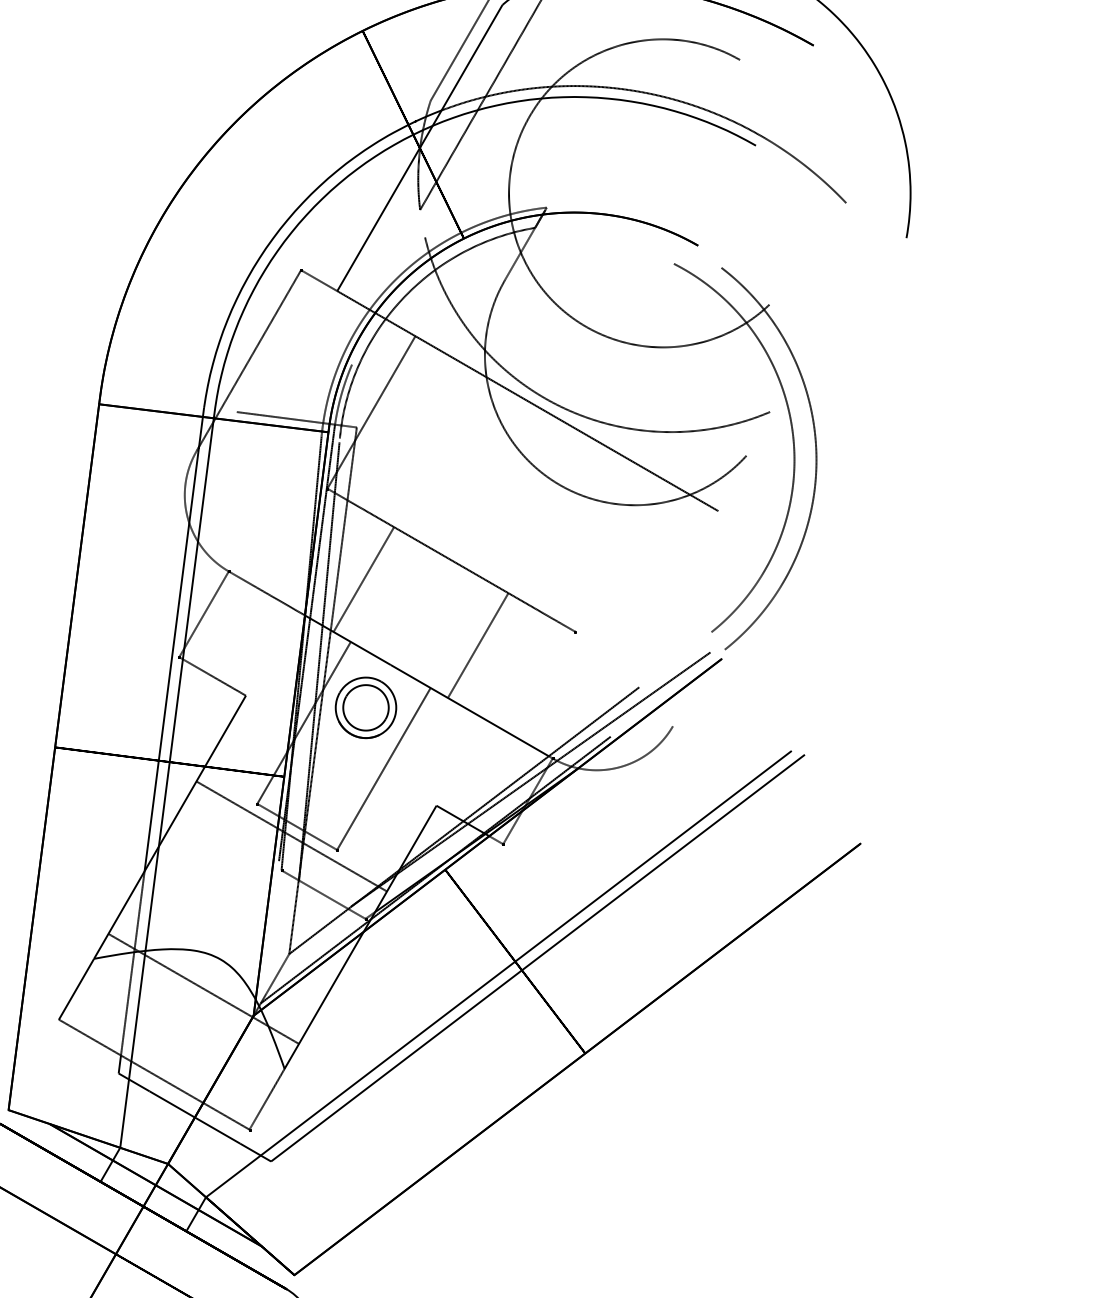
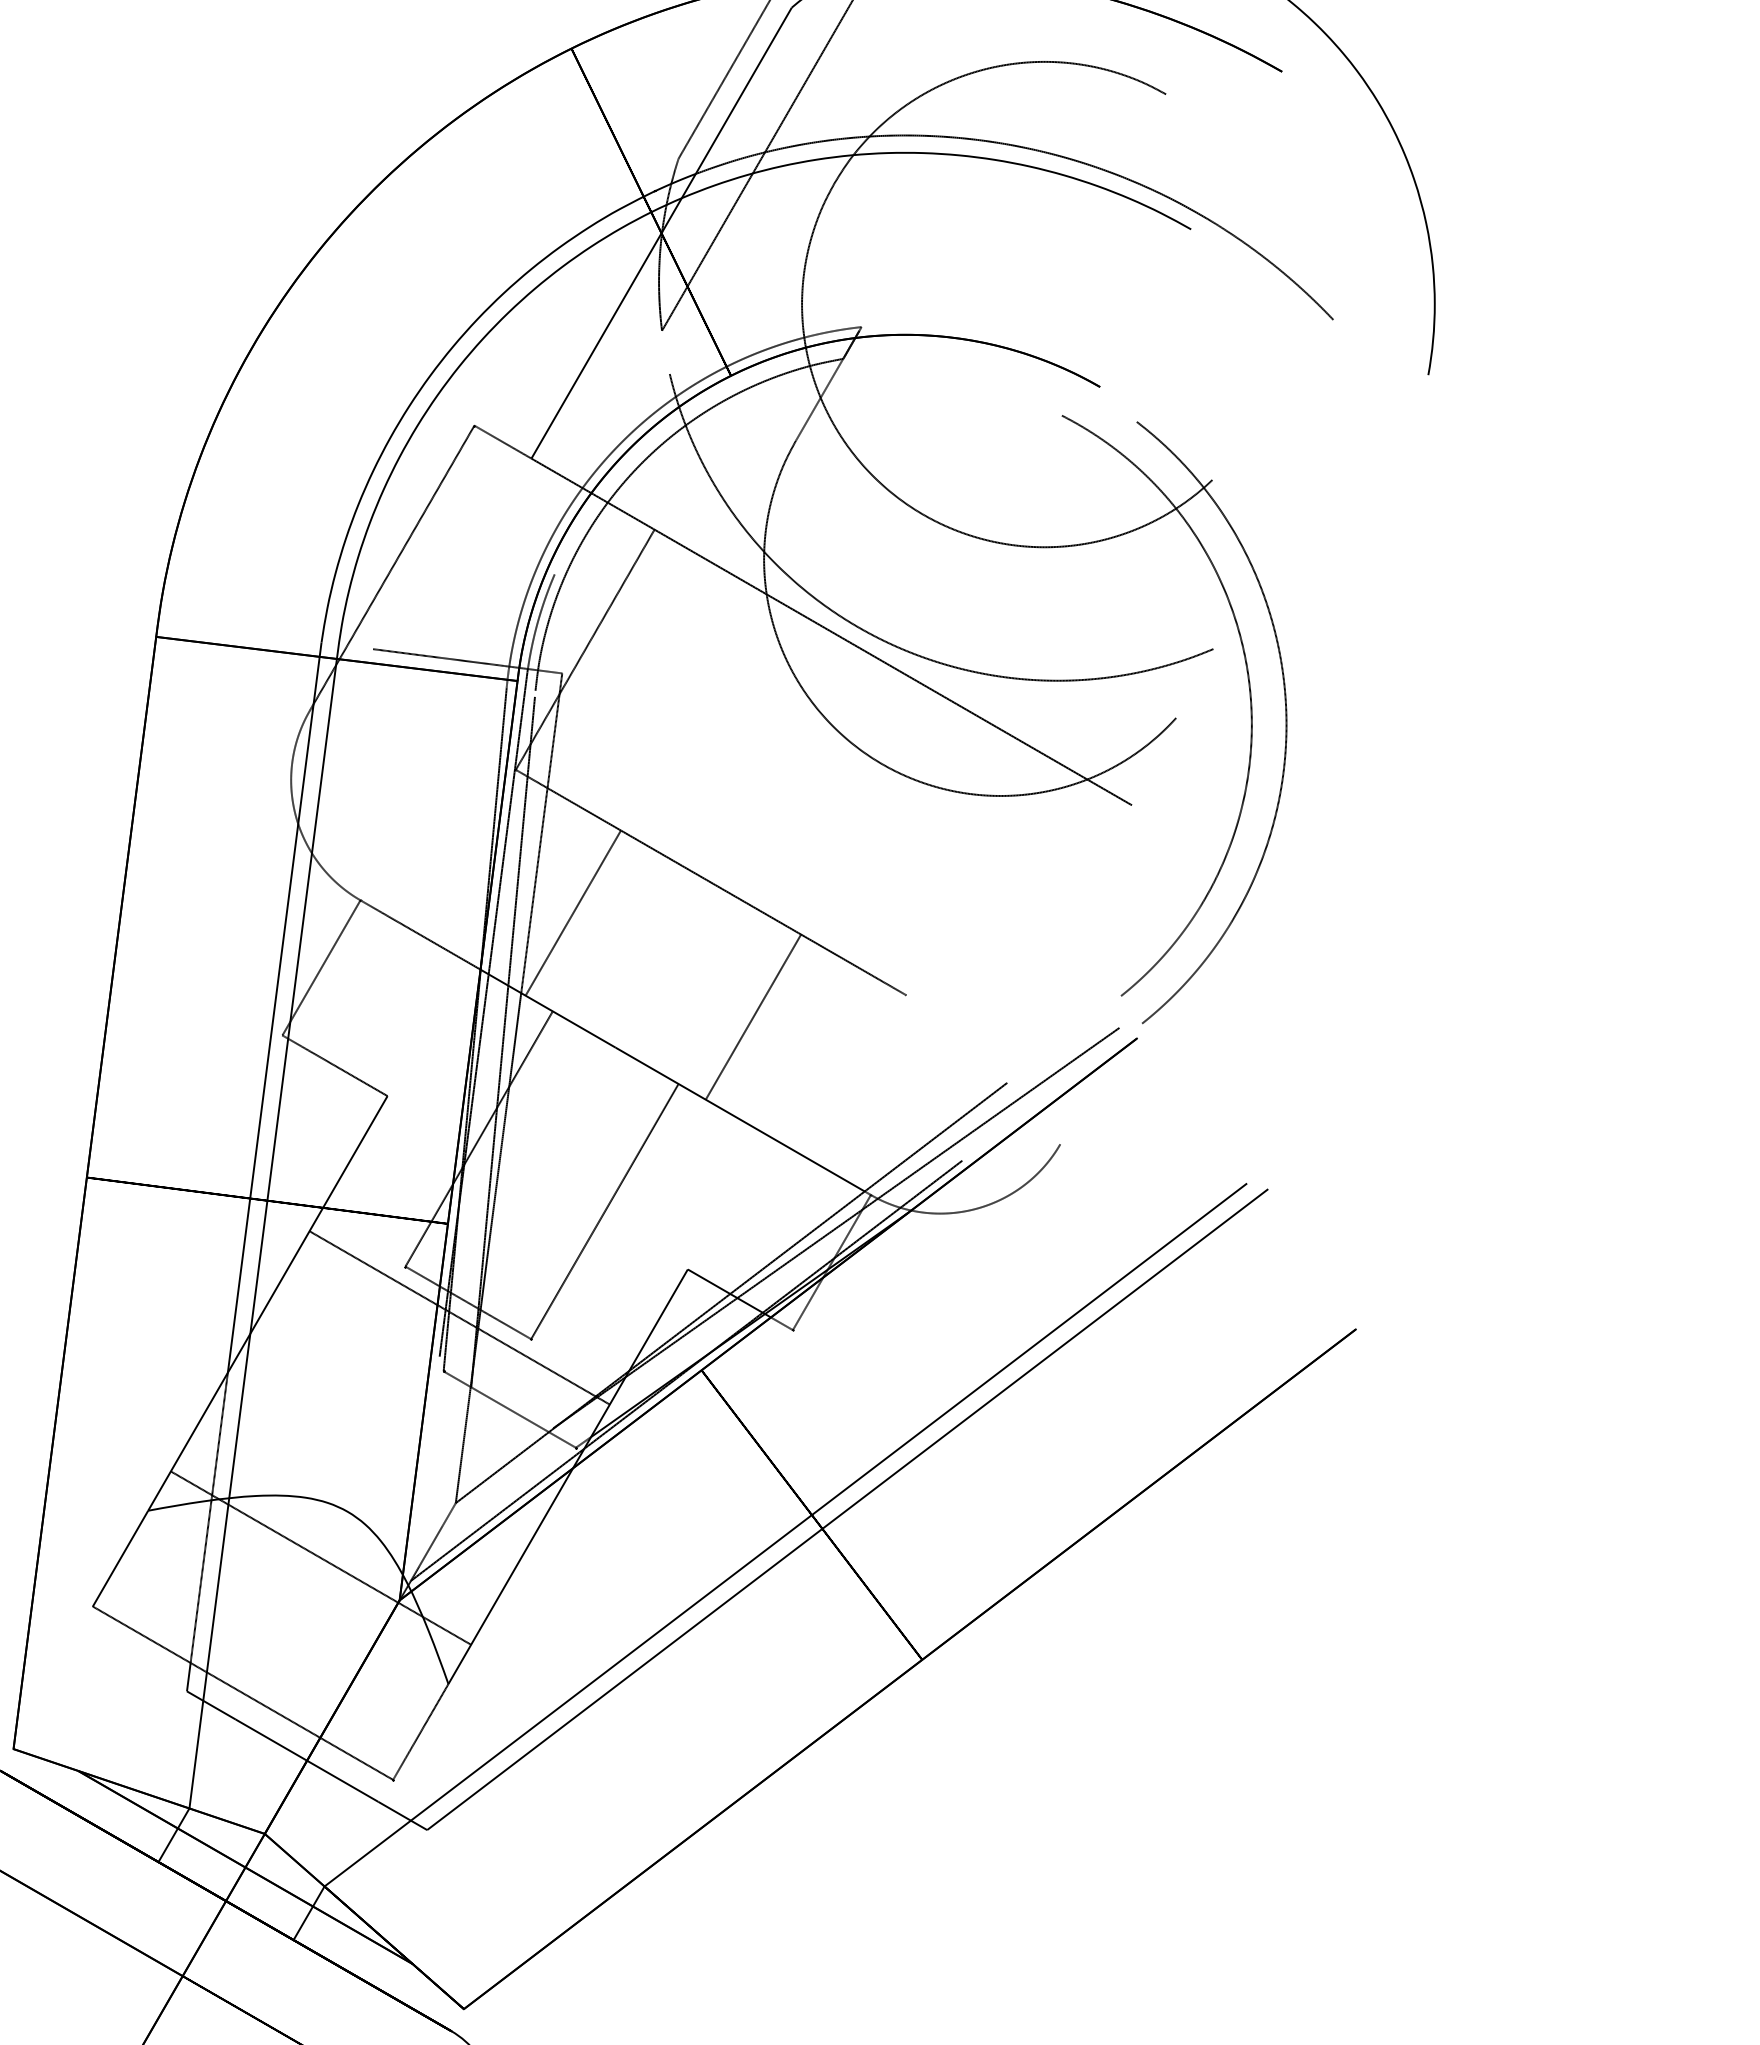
part: (365, 707) -> (575, 1114), removed

